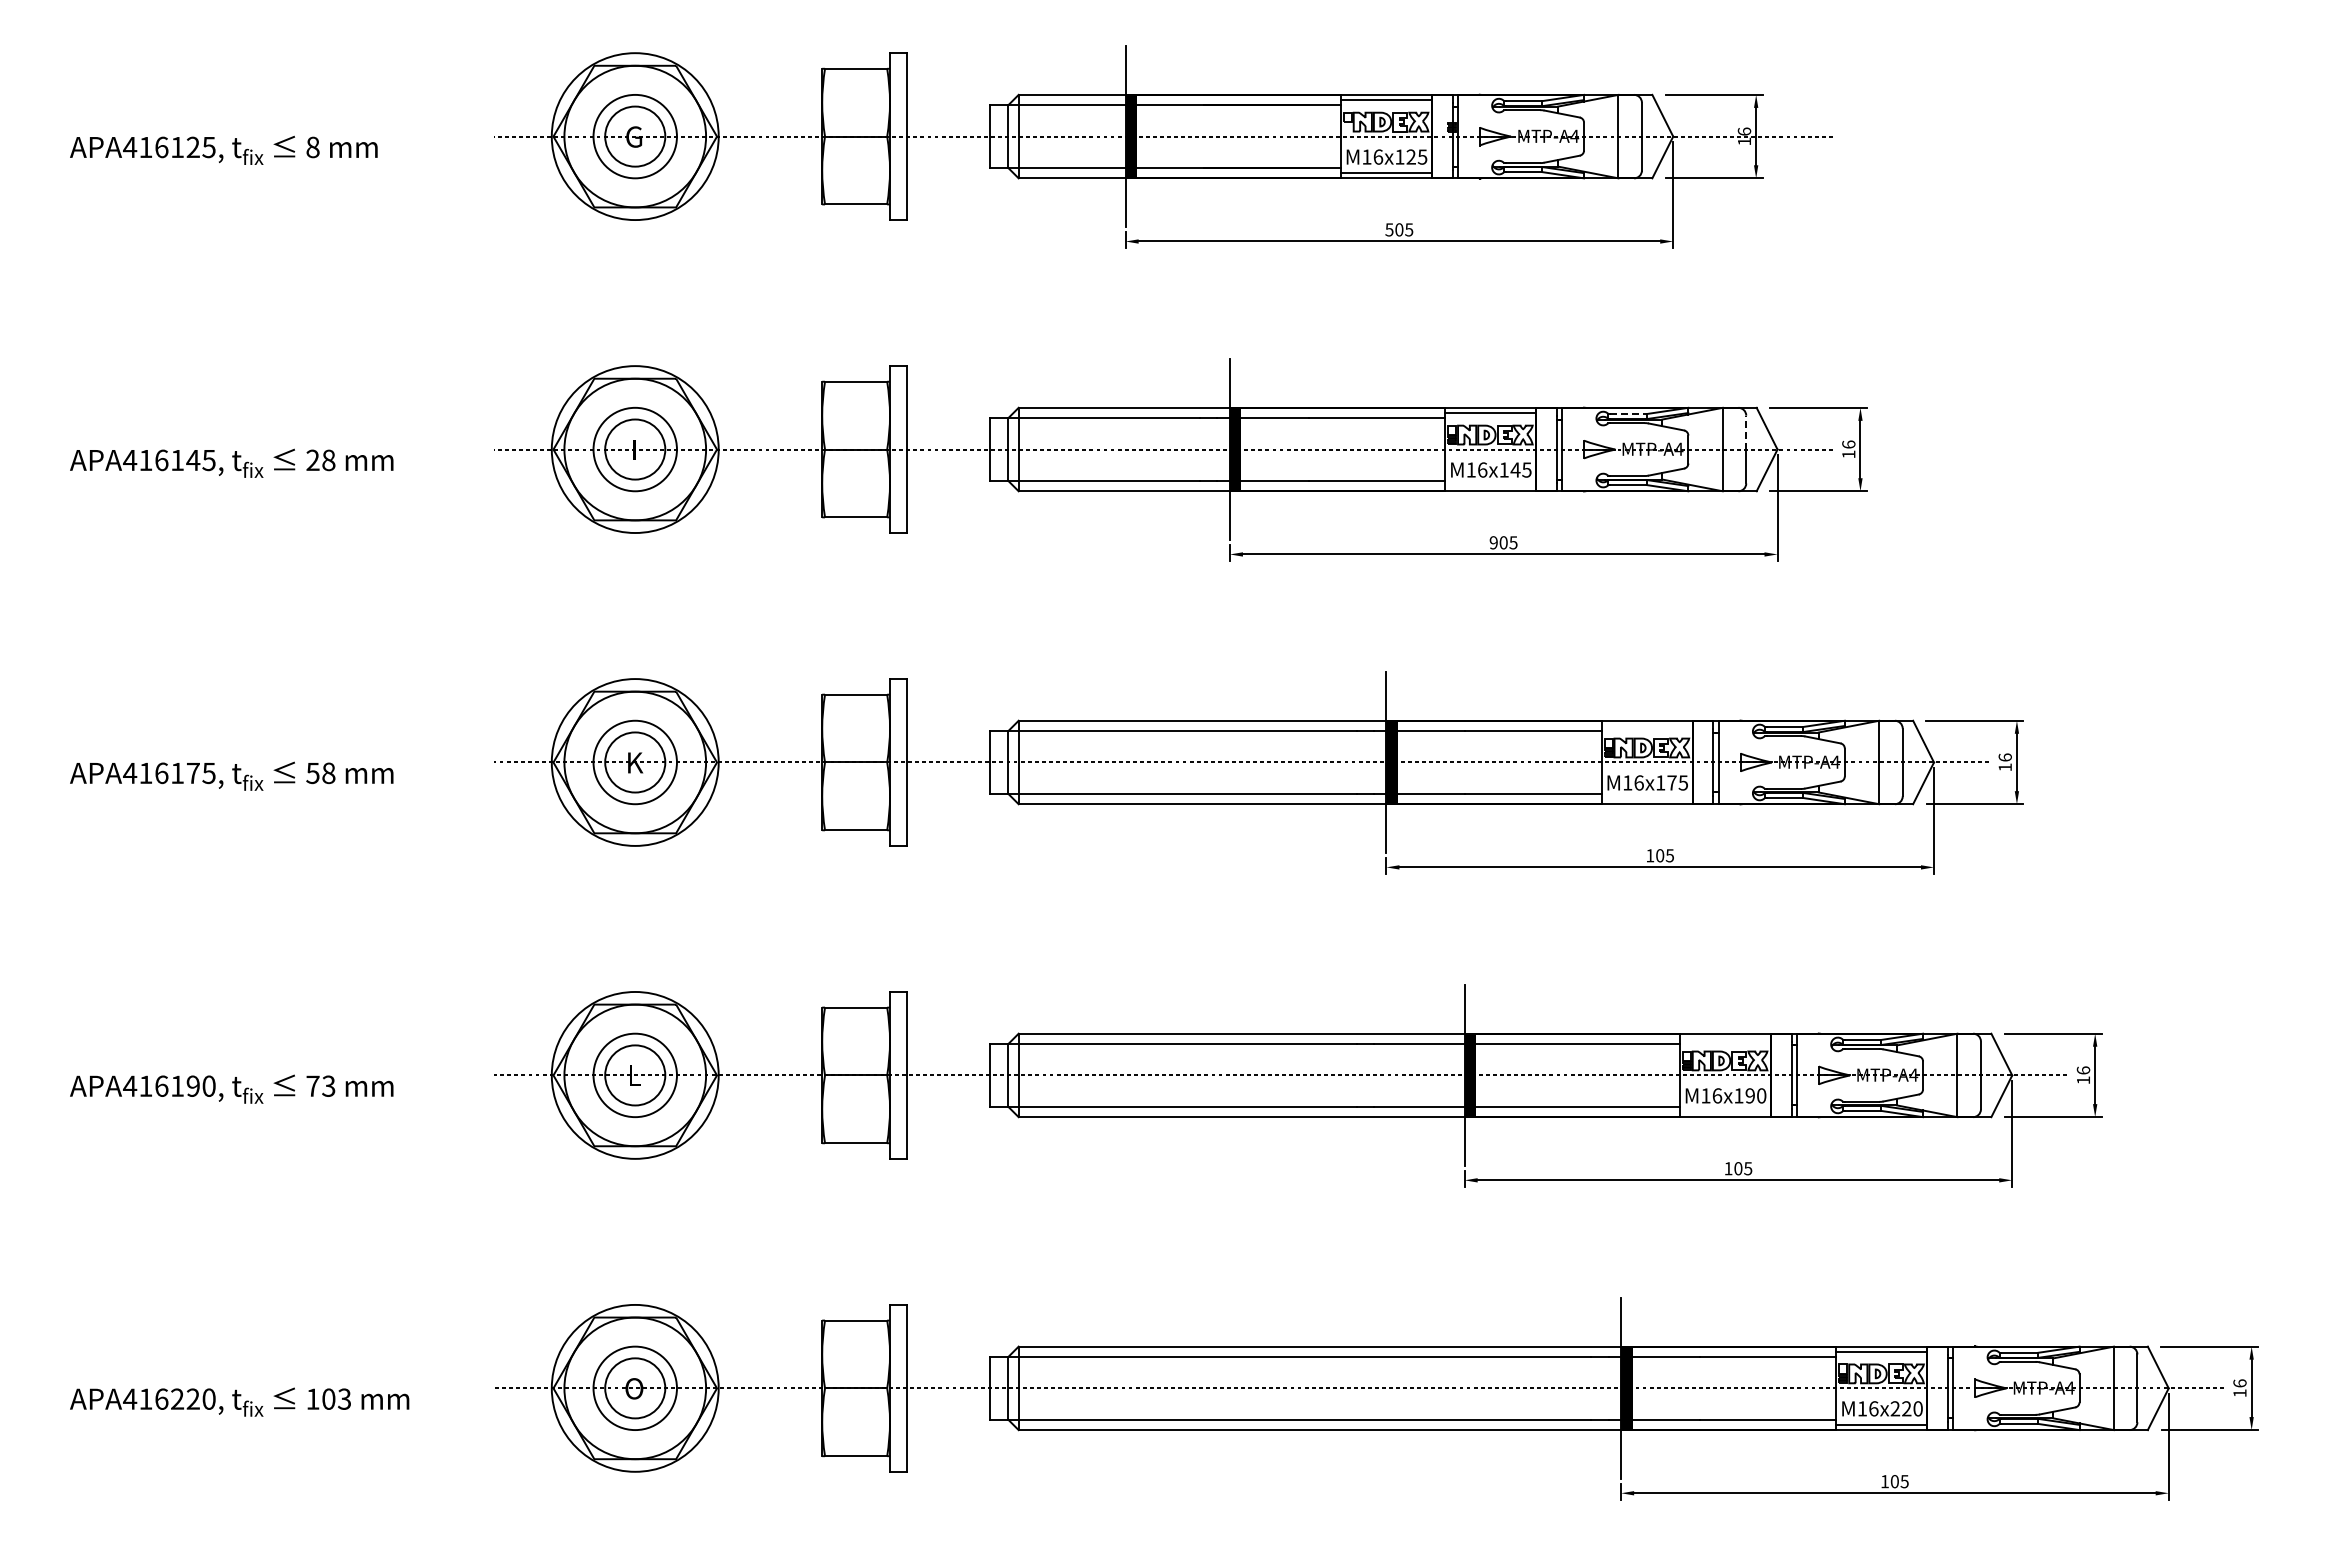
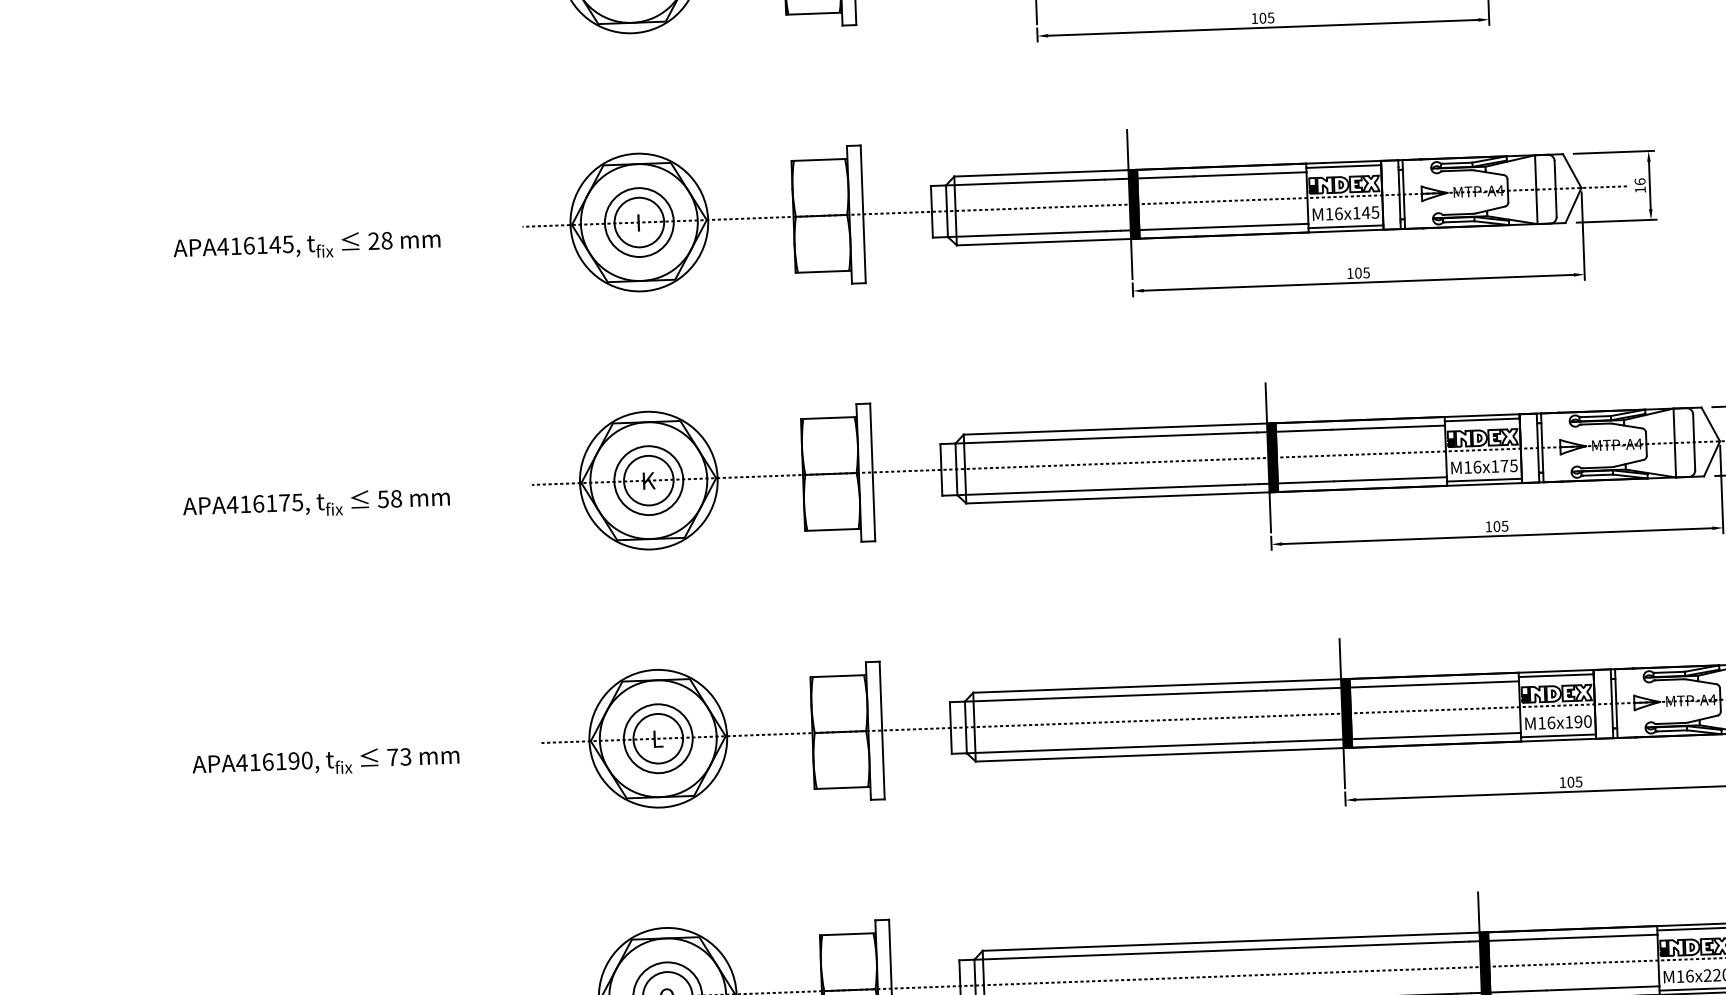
text: (1389, 229) -> (1254, 18), 505 -> 105
line: (1628, 414) -> (1457, 163), dashed -> solid
line: (1746, 432) -> (1555, 174), dashed -> solid
line: (1490, 486) -> (1345, 227), added
text: (1493, 542) -> (1350, 273), 905 -> 105
line: (1646, 725) -> (1481, 419), added
line: (1646, 799) -> (1483, 480), added
line: (1725, 1038) -> (1556, 675), added
line: (1725, 1111) -> (1558, 735), added

